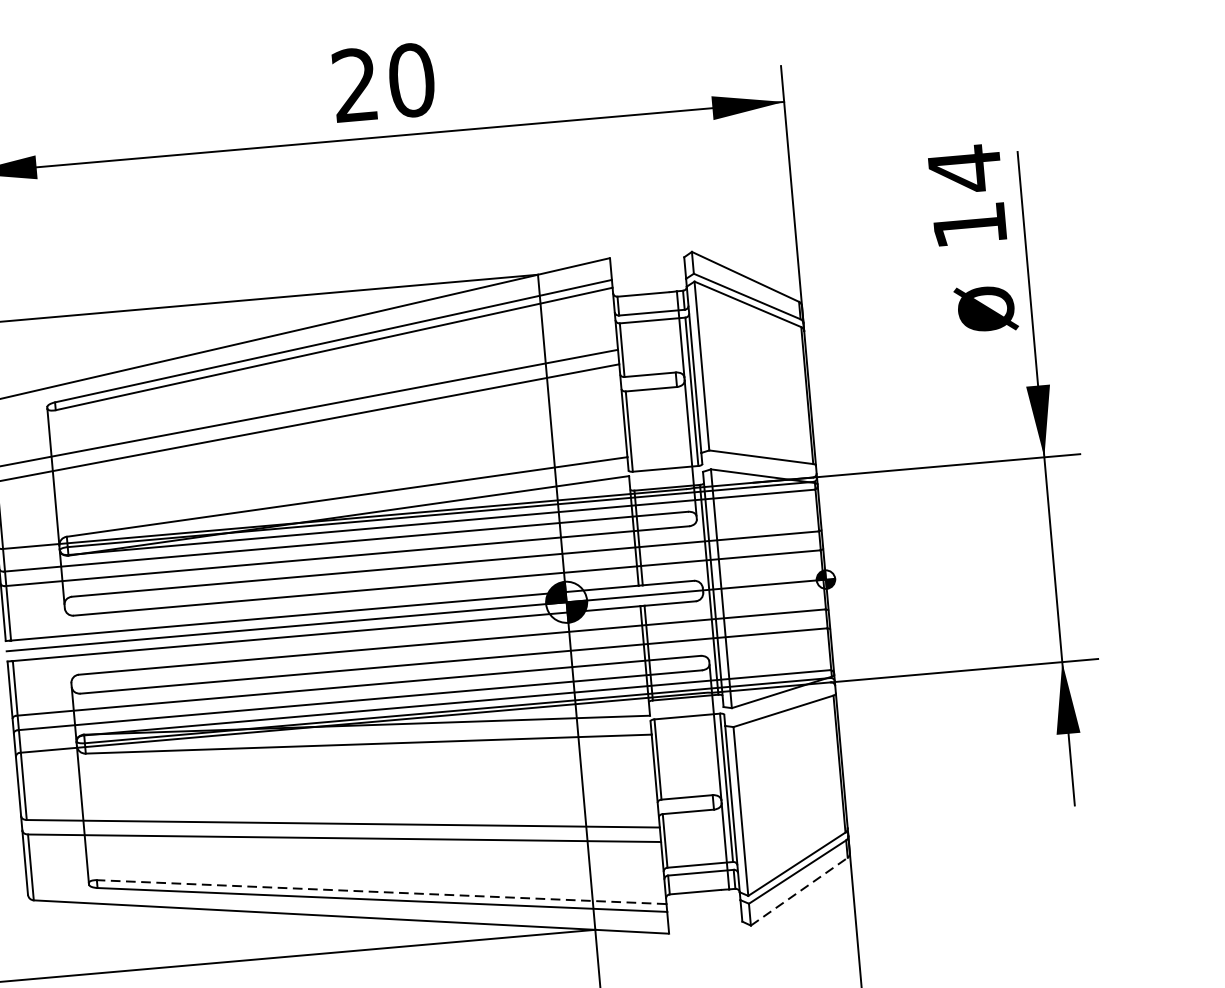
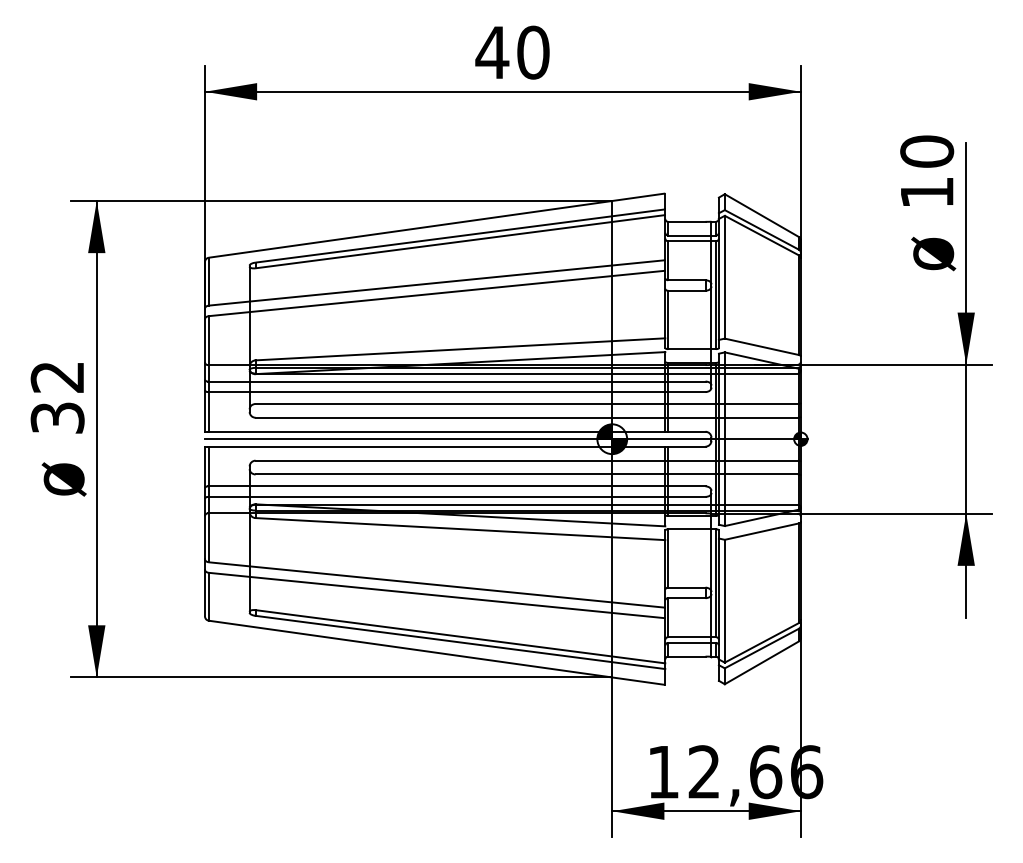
text: (355, 83) -> (492, 51), 20 -> 40
text: (965, 168) -> (927, 151), 14 -> 10
line: (381, 891) -> (460, 636), dashed -> solid
line: (798, 891) -> (761, 662), dashed -> solid

